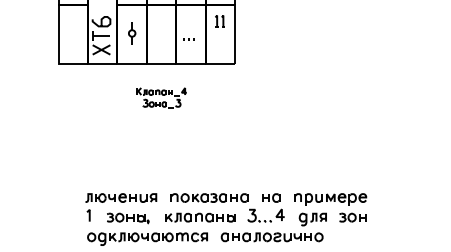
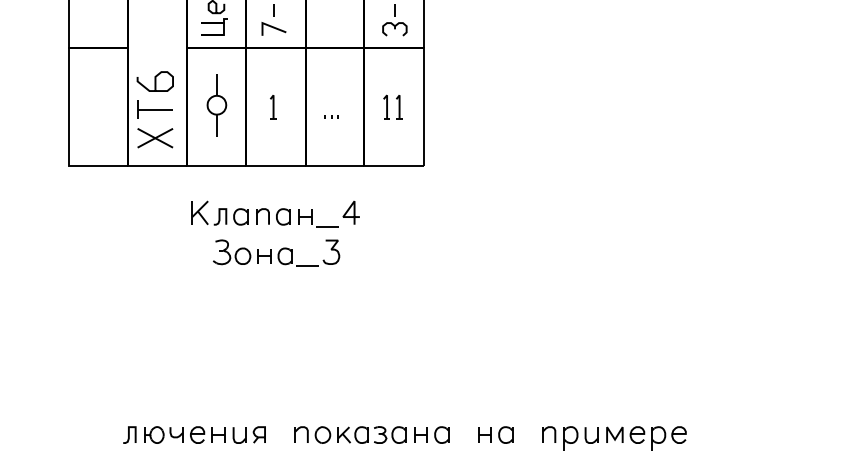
part: (219, 21) -> (391, 107), moved
part: (131, 33) -> (215, 105), size x1.43
part: (159, 34) -> (271, 107), added
part: (189, 38) -> (331, 115), size x0.62
part: (161, 97) -> (275, 233), size x1.67

